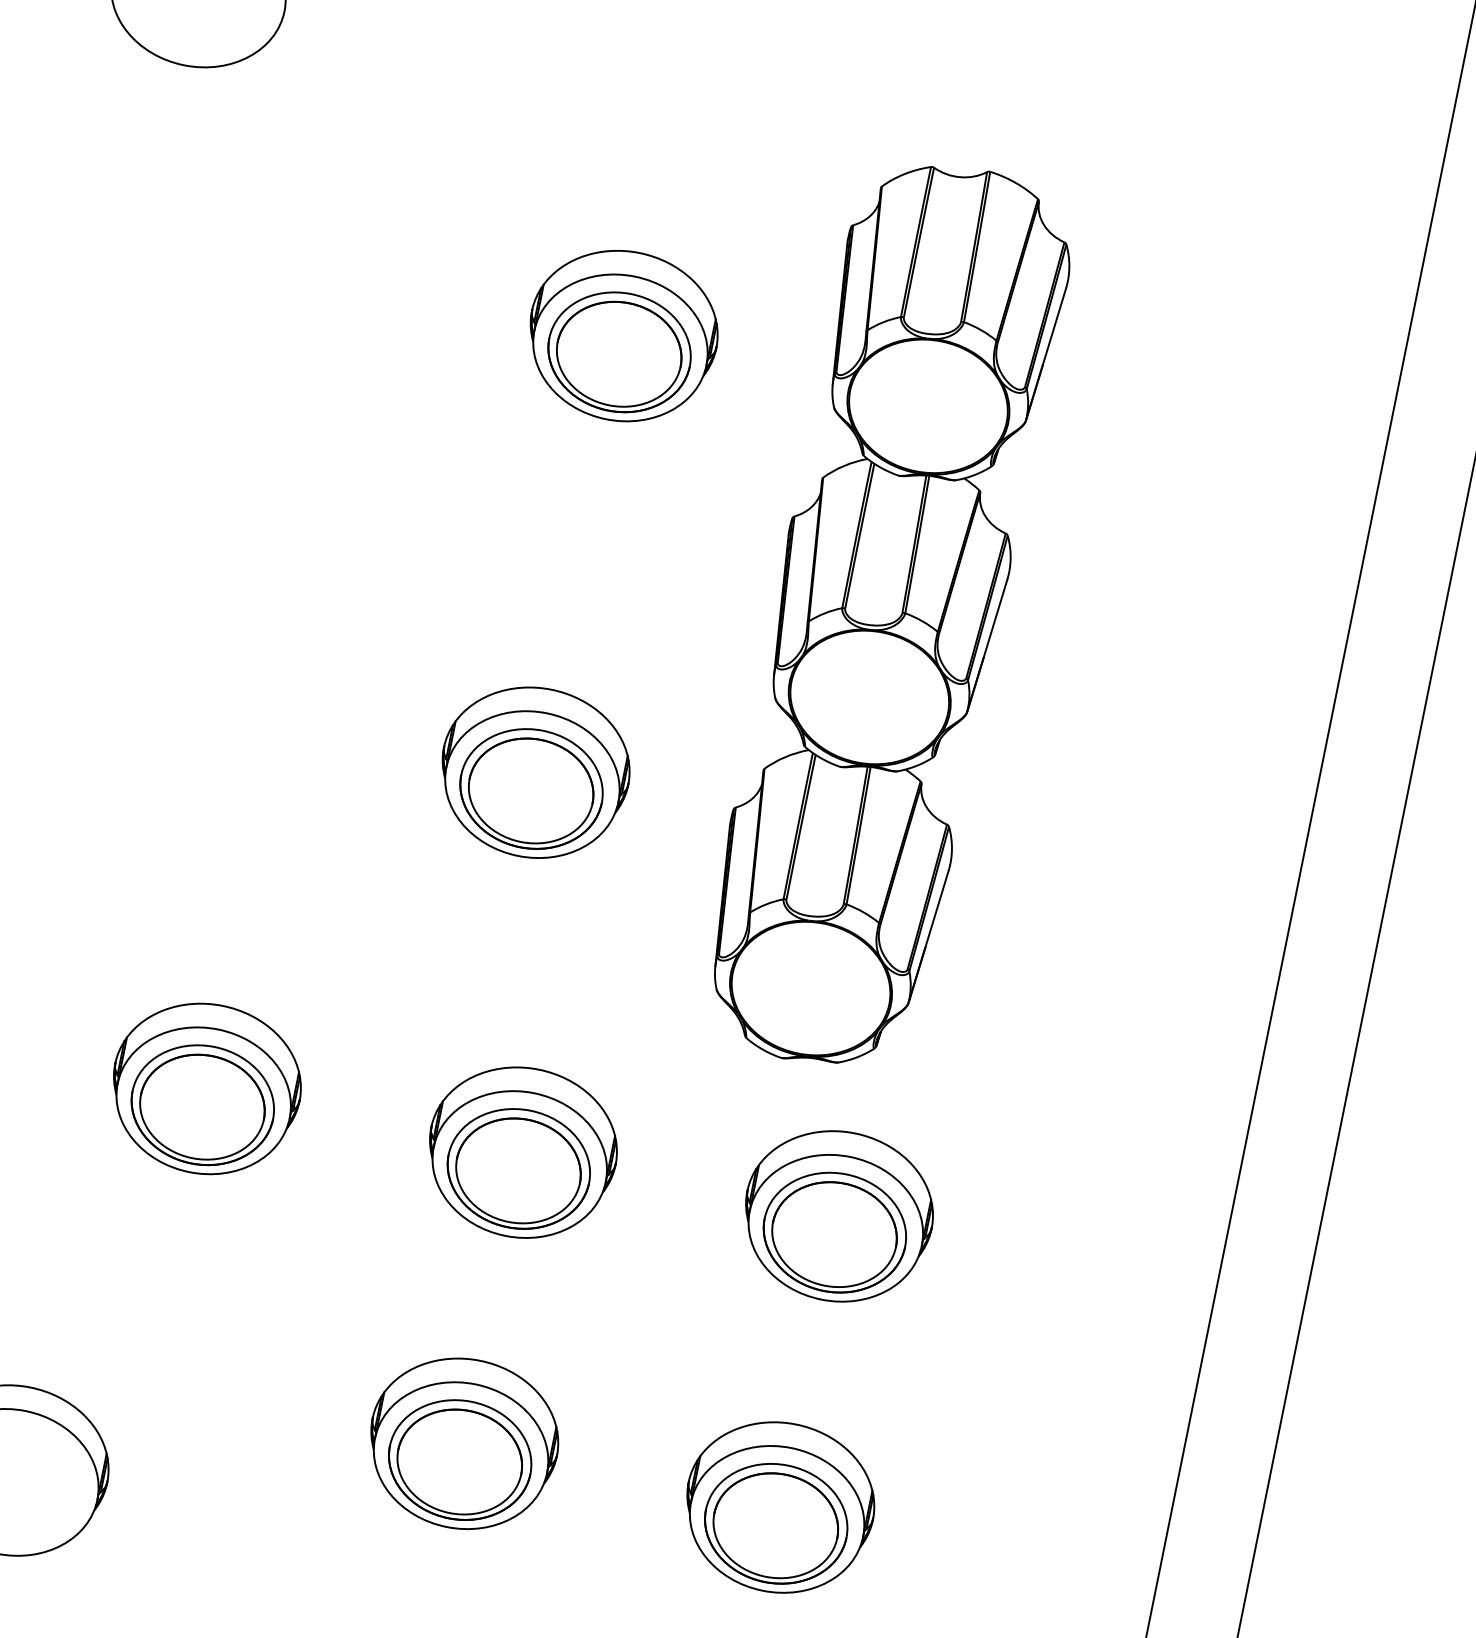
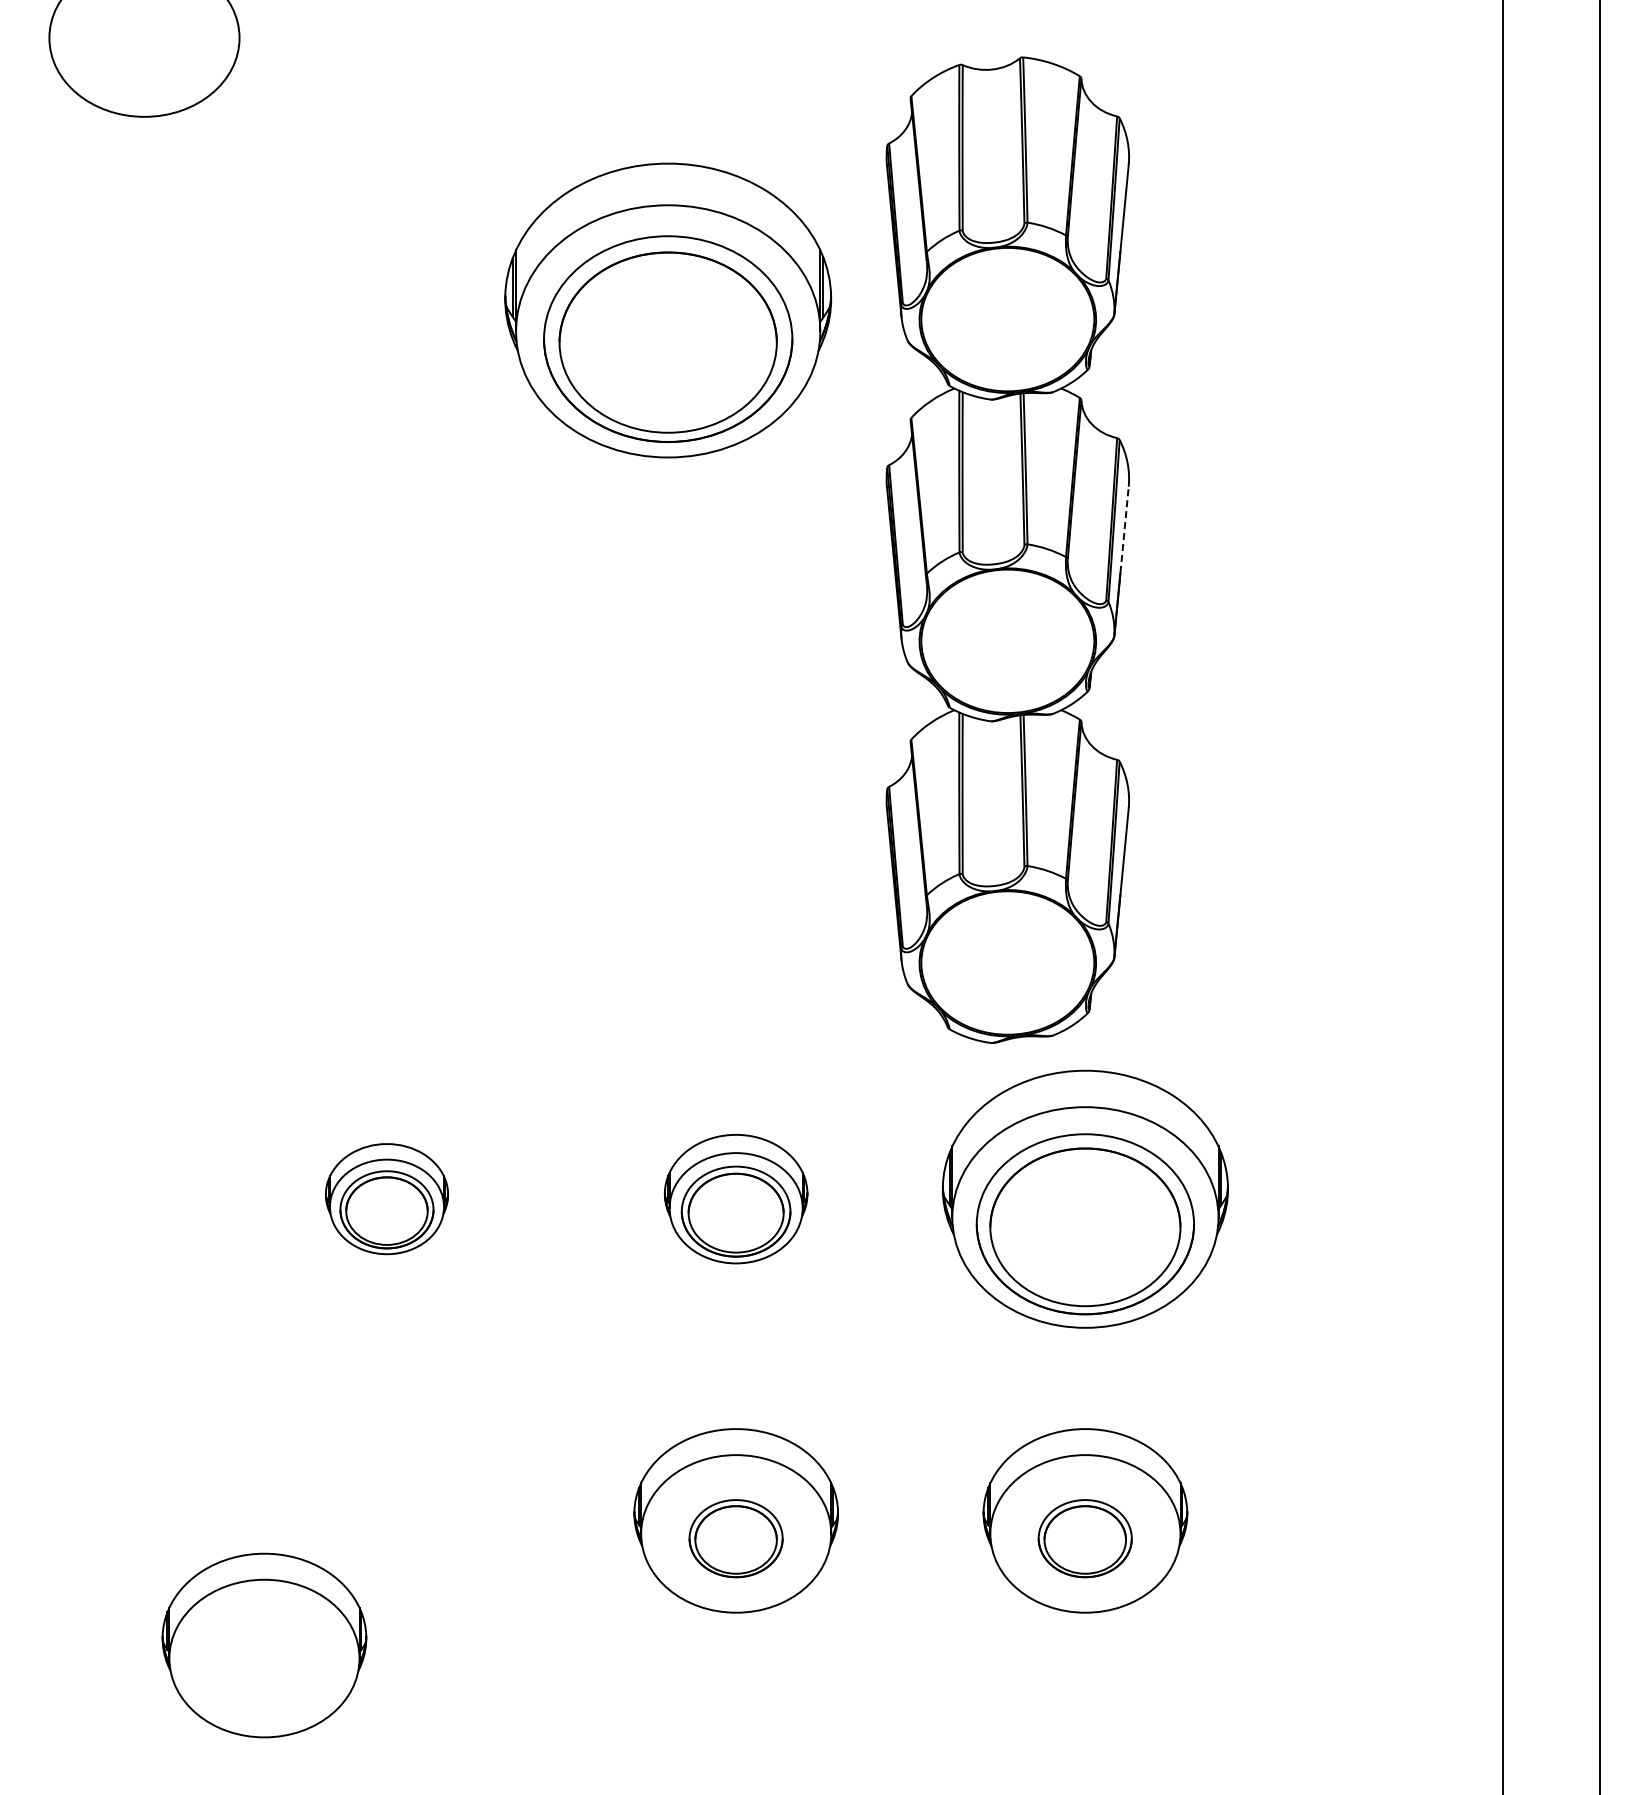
part: (623, 336) -> (668, 310), size x1.6
line: (995, 617) -> (1124, 529), solid -> dashed
part: (535, 772) -> (668, 792), removed
part: (205, 1088) -> (386, 1198), size x0.6
part: (521, 1152) -> (735, 1198), size x0.7
part: (838, 1215) -> (1085, 1198), size x1.4
part: (459, 1459) -> (735, 1538), size x0.6
part: (775, 1523) -> (1084, 1538), size x0.6

